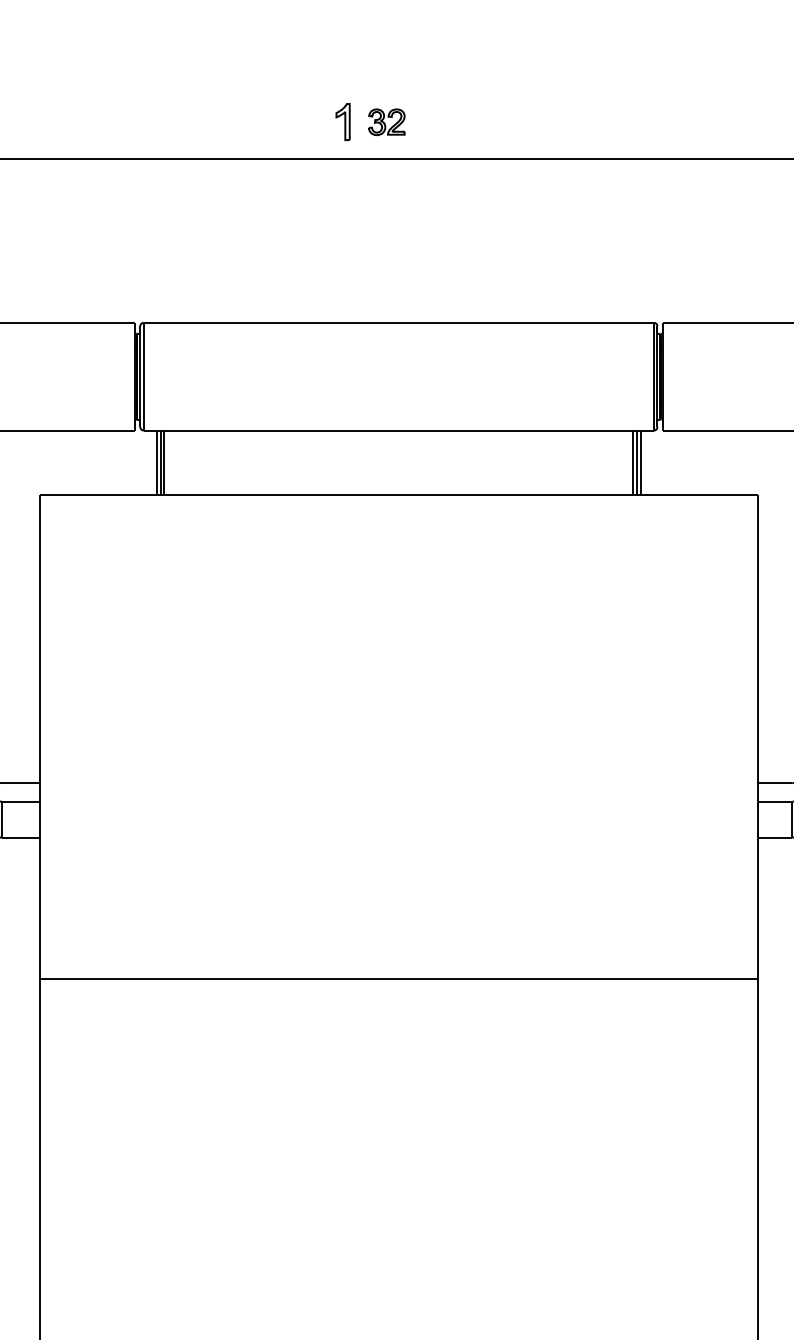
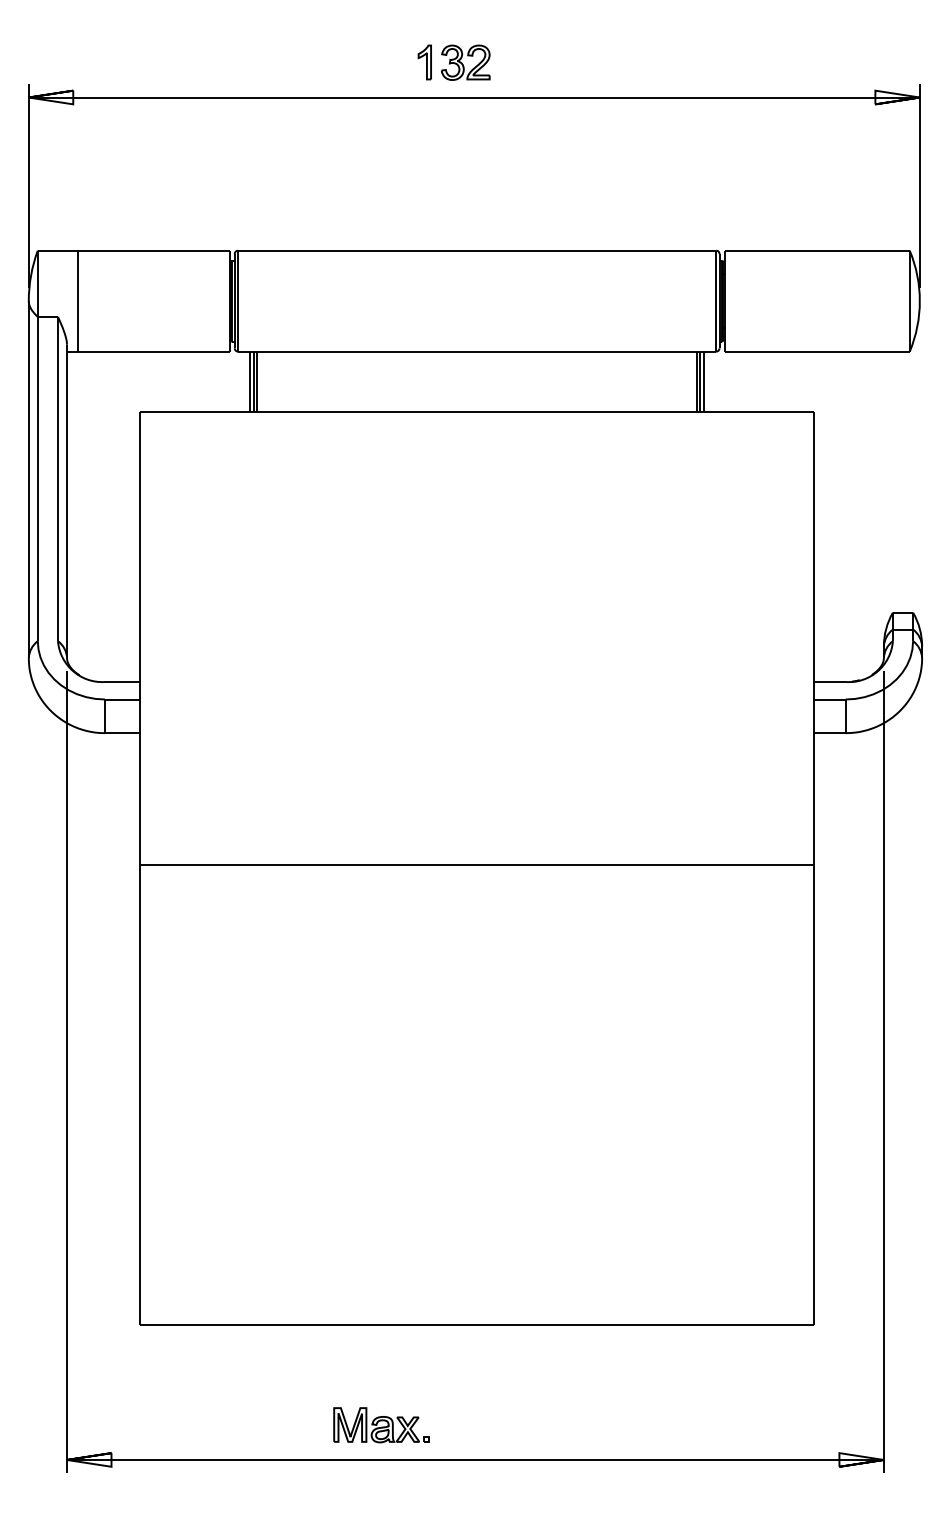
part: (386, 122) -> (465, 62), size x1.43

